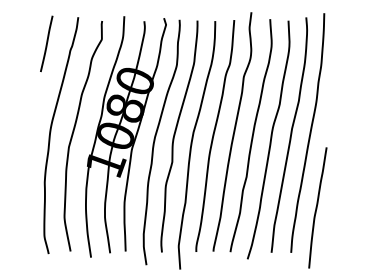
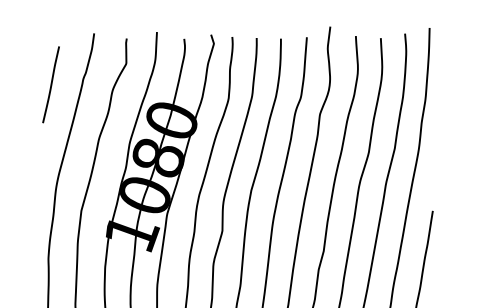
line: (46, 43) -> (50, 84), moved

